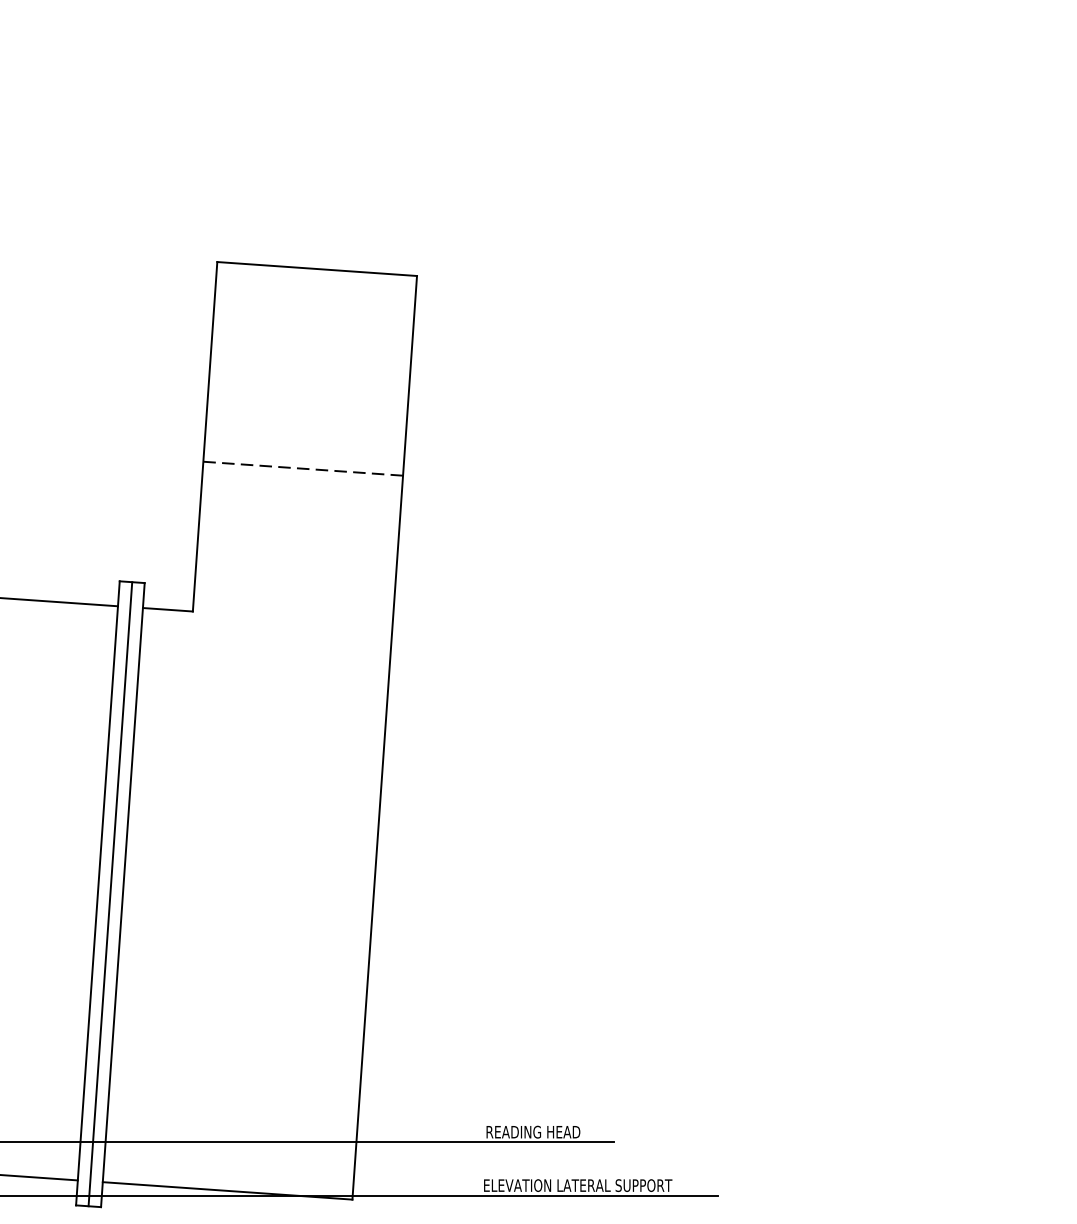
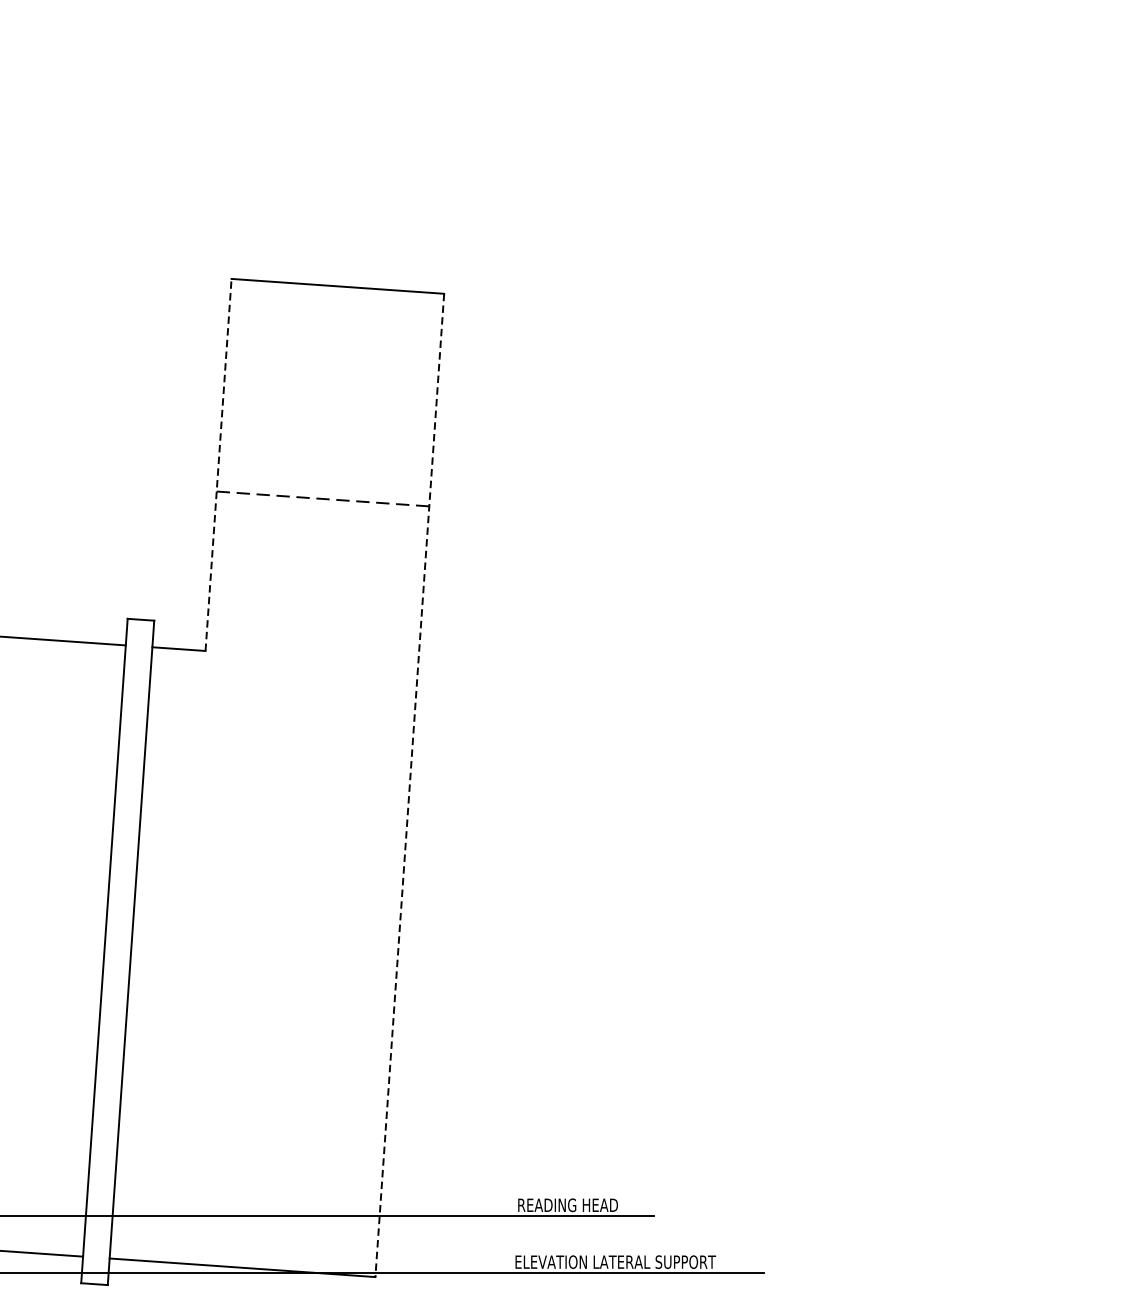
line: (205, 436) -> (218, 464), solid -> dashed
line: (384, 737) -> (409, 785), solid -> dashed
line: (110, 894) -> (117, 952), removed

